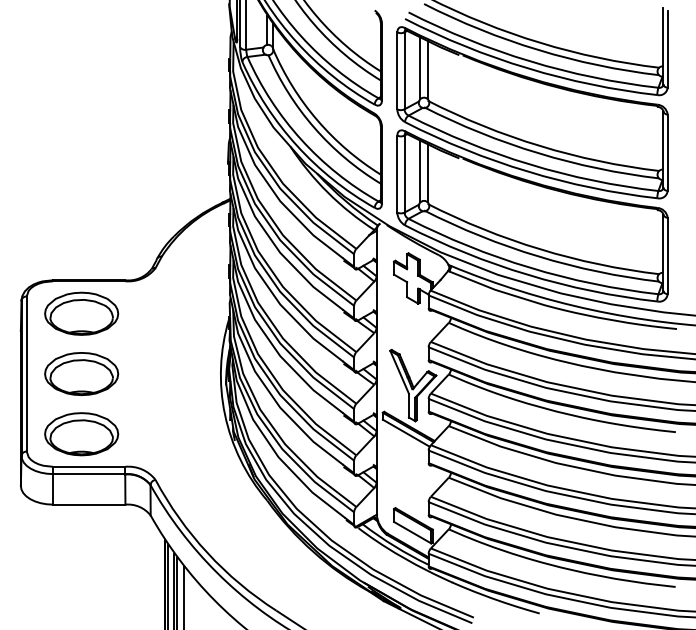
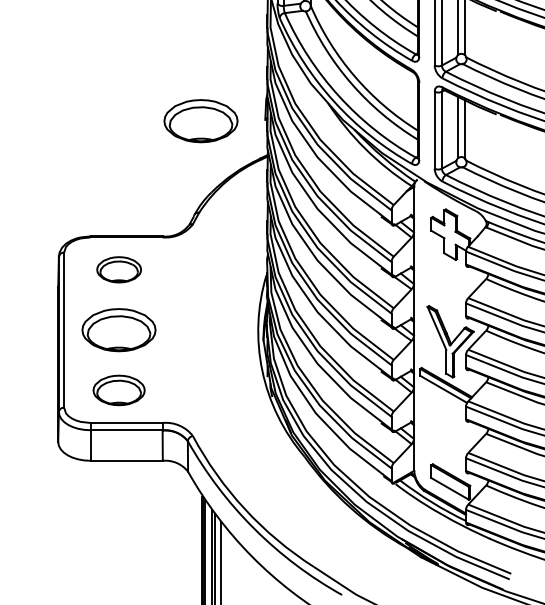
part: (163, 164) -> (200, 120), added
part: (81, 313) -> (118, 269), size x0.6
part: (81, 434) -> (118, 390), size x0.7

